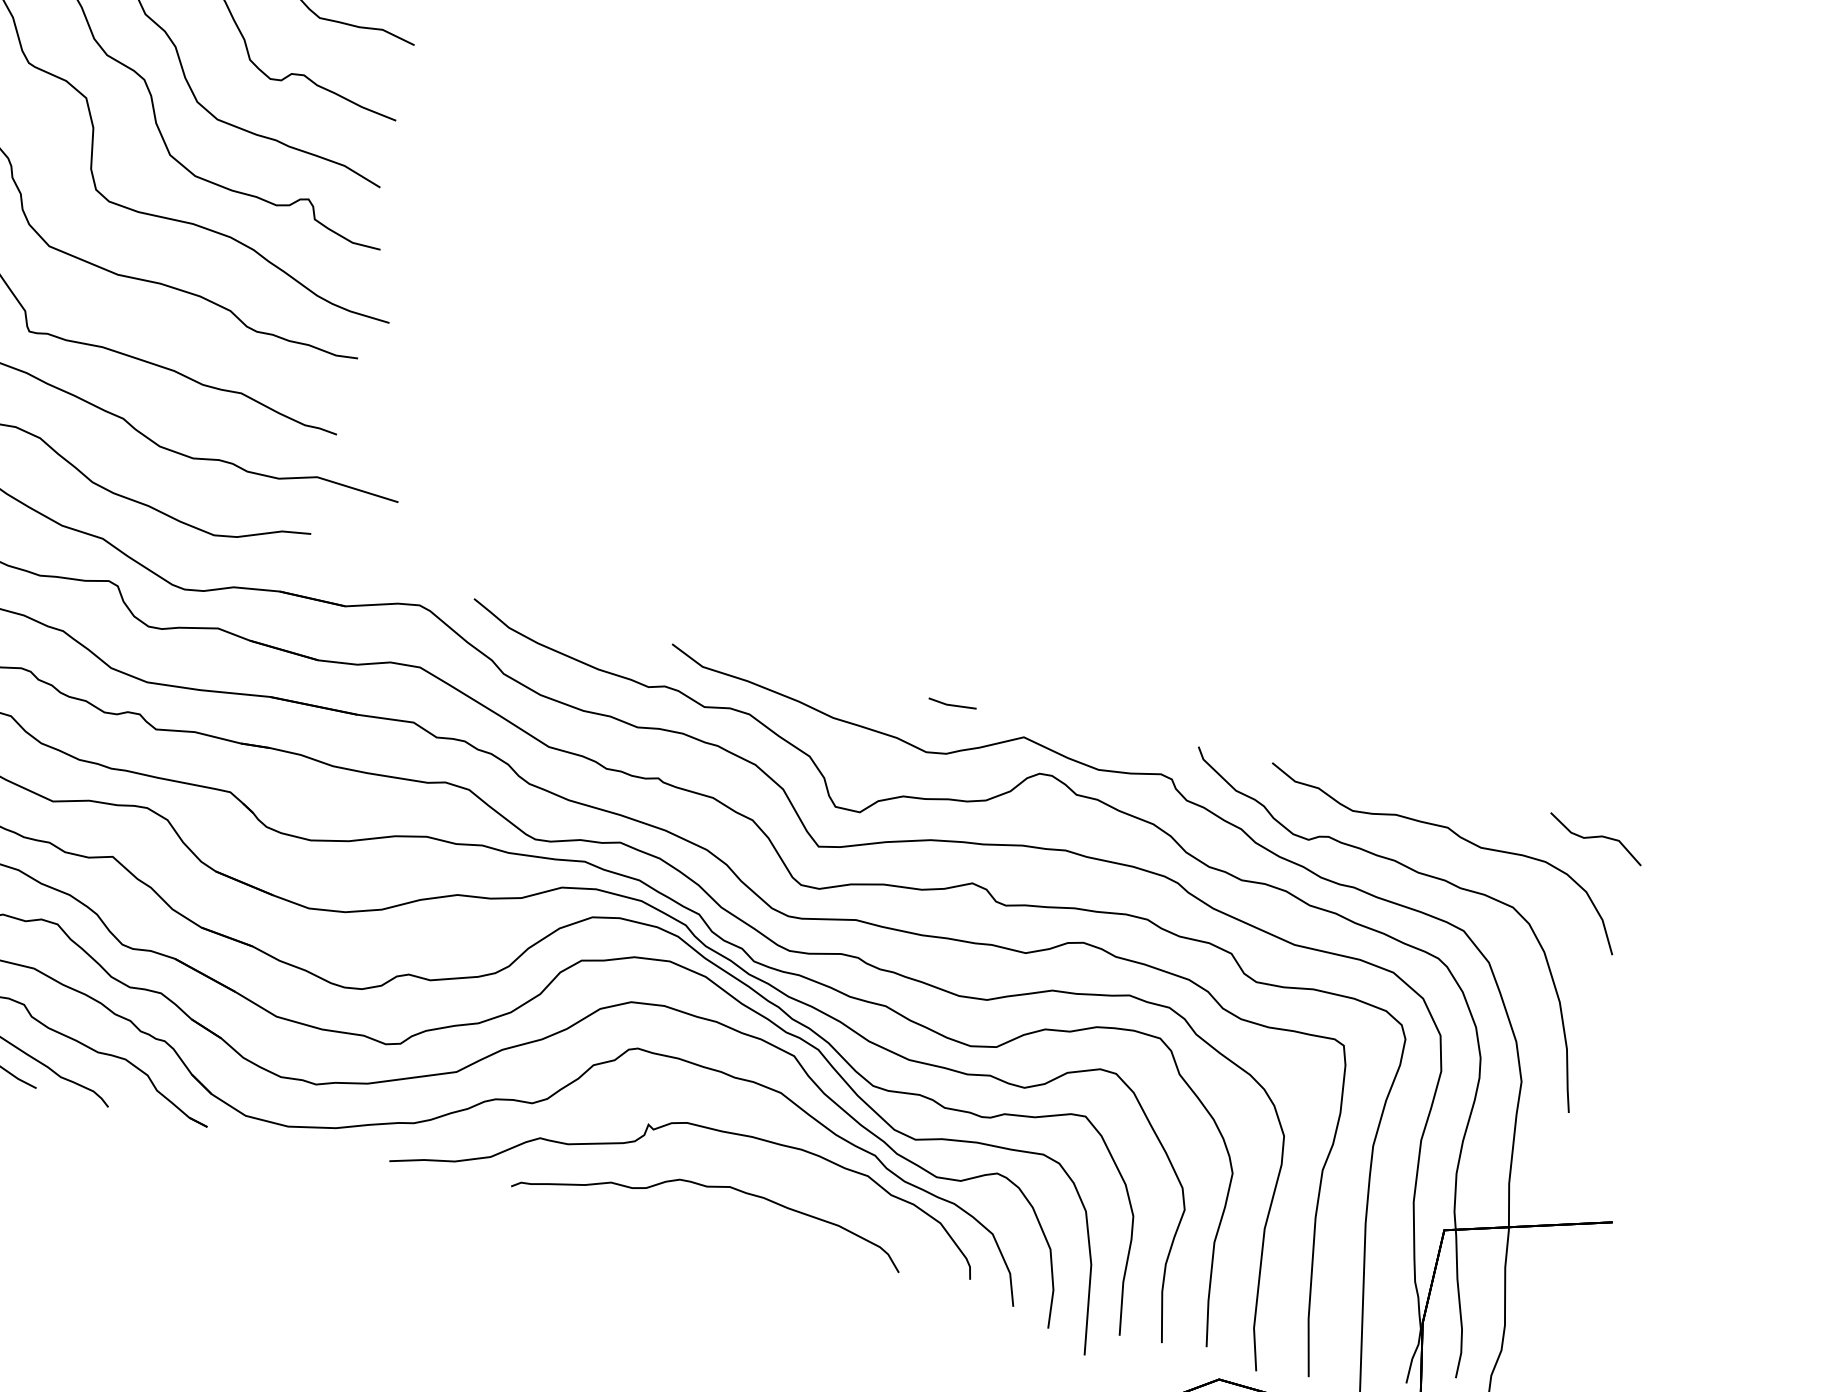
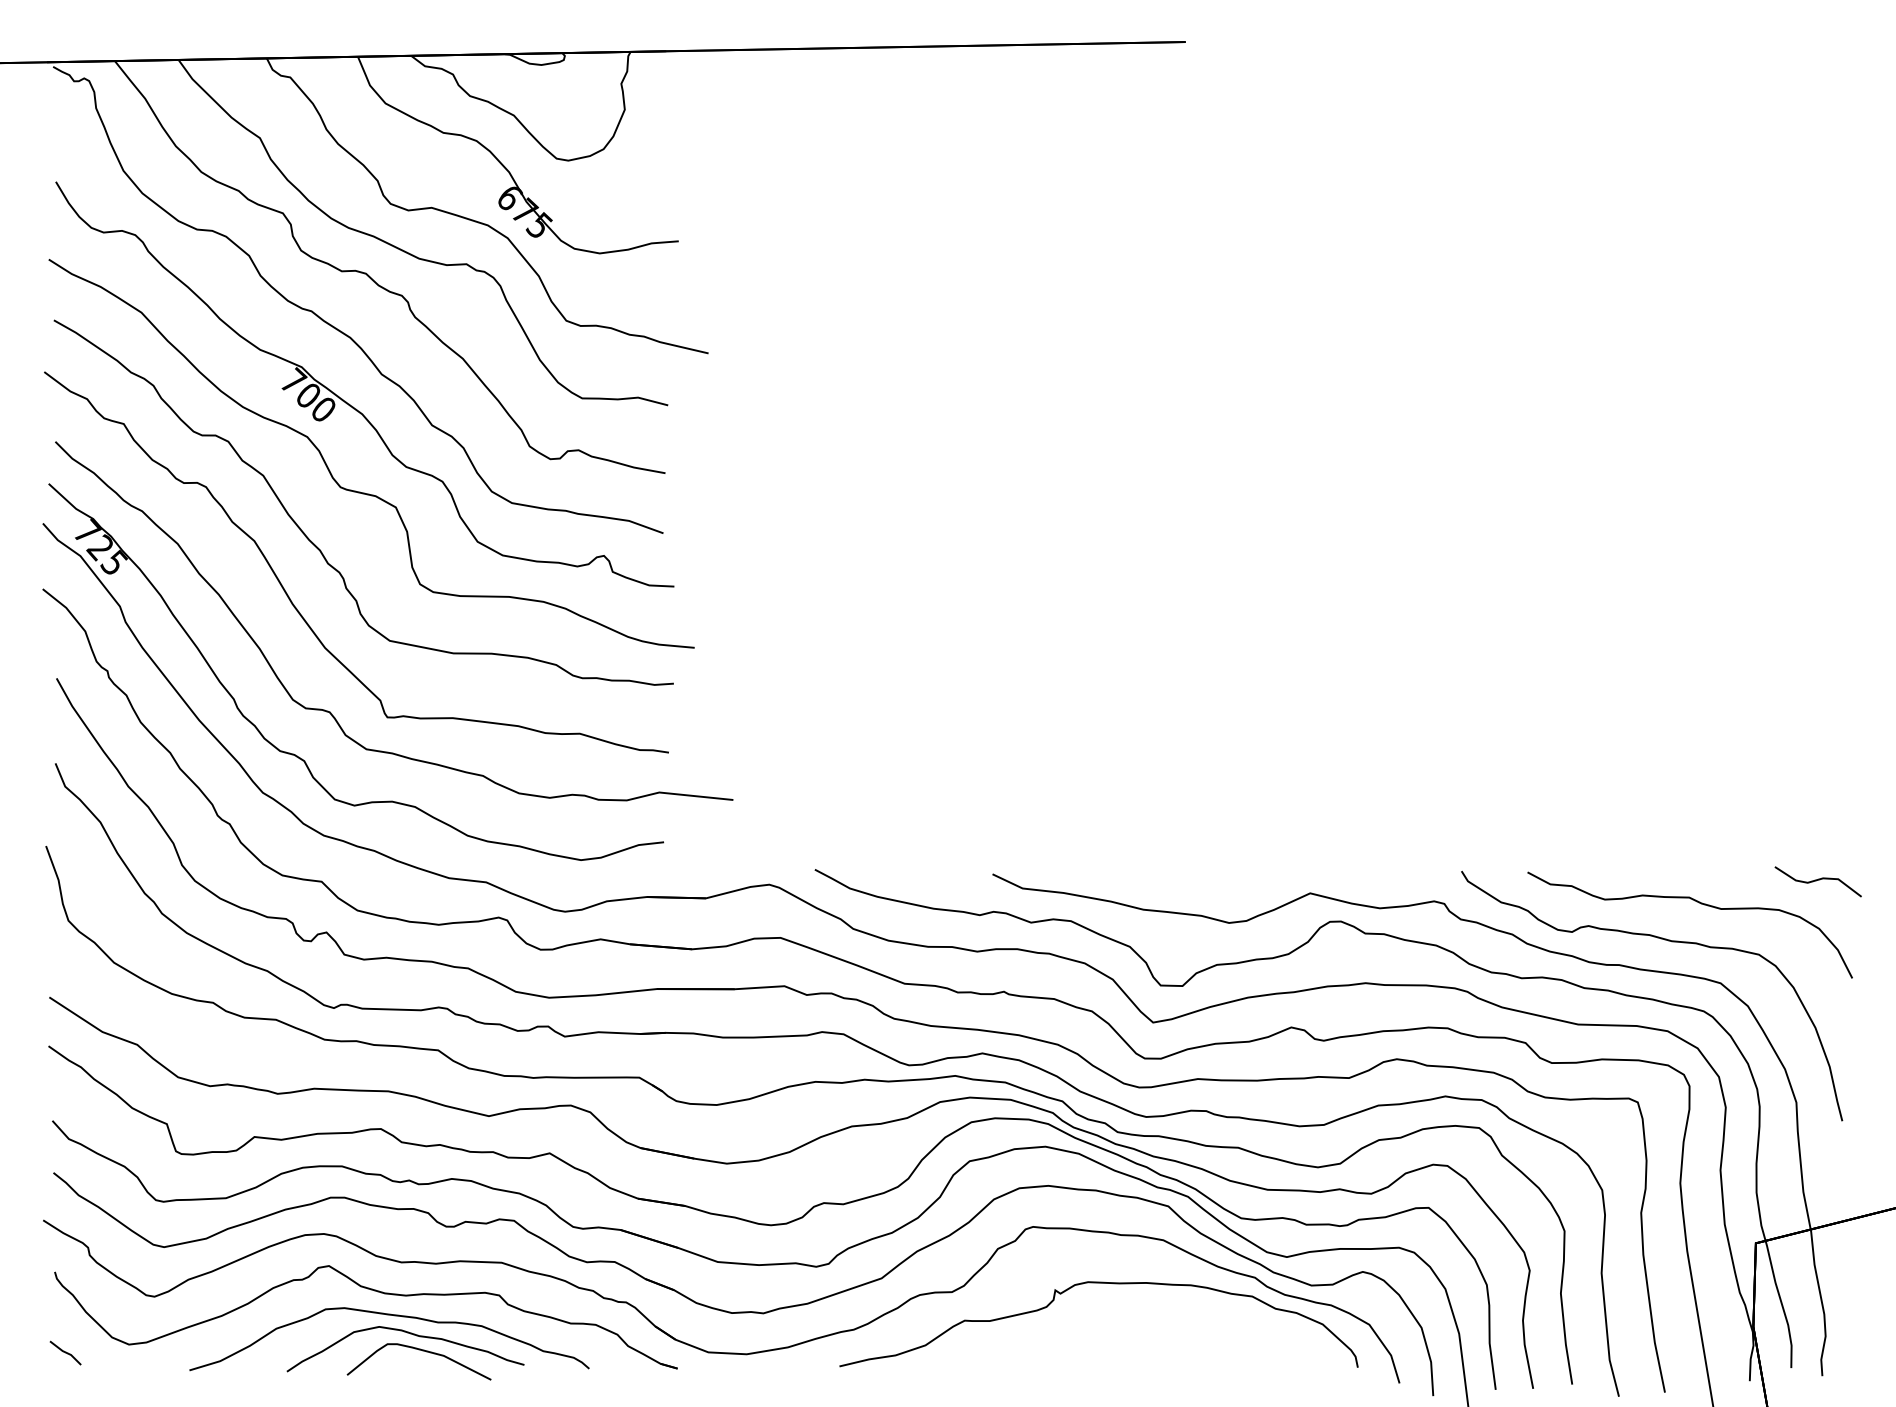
line: (951, 704) -> (1242, 877), removed
curve: (714, 1188) -> (1122, 1333), removed

